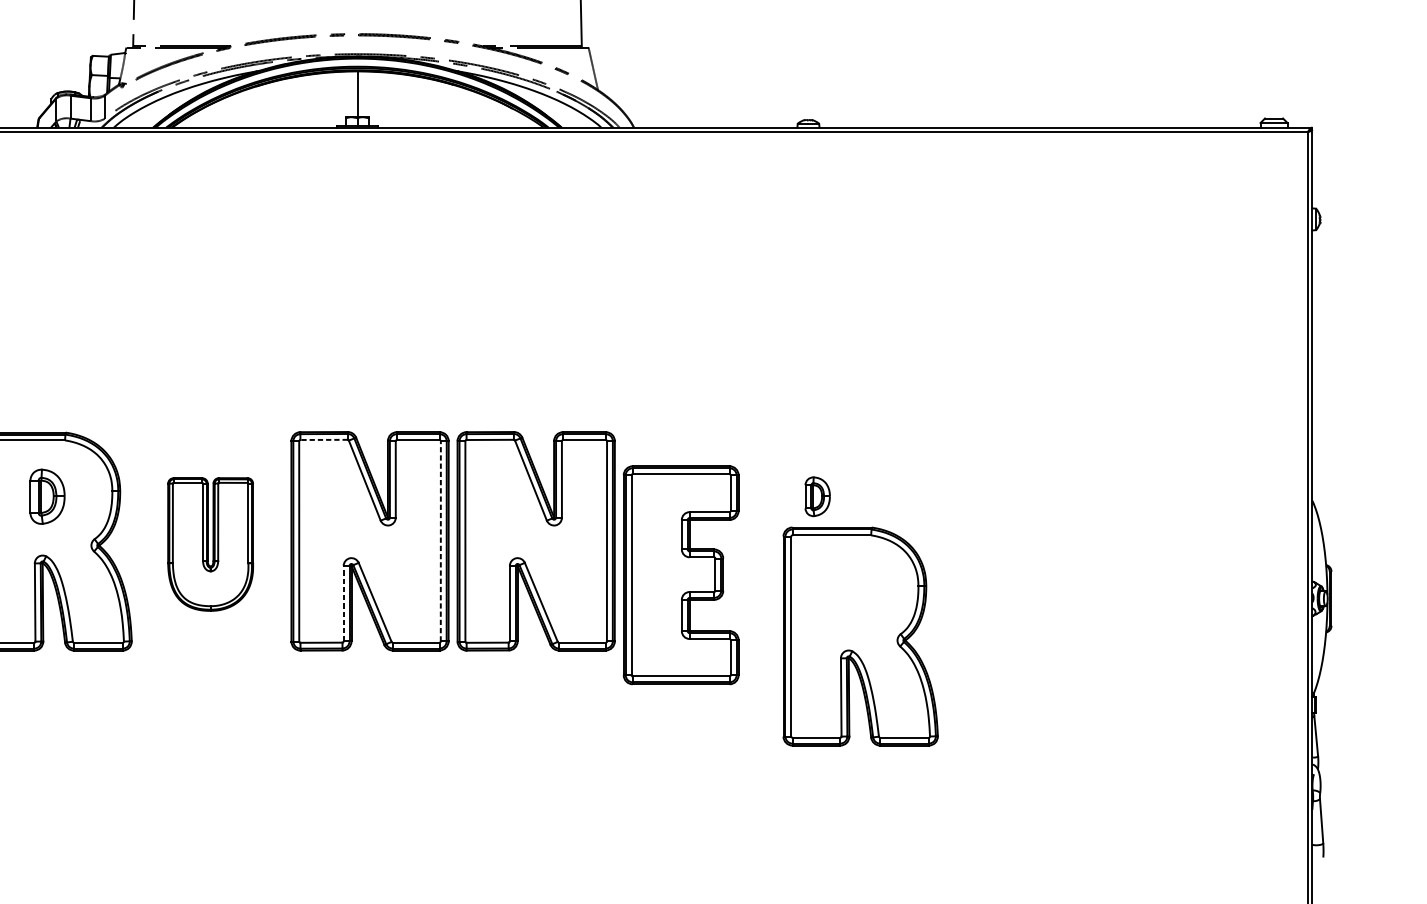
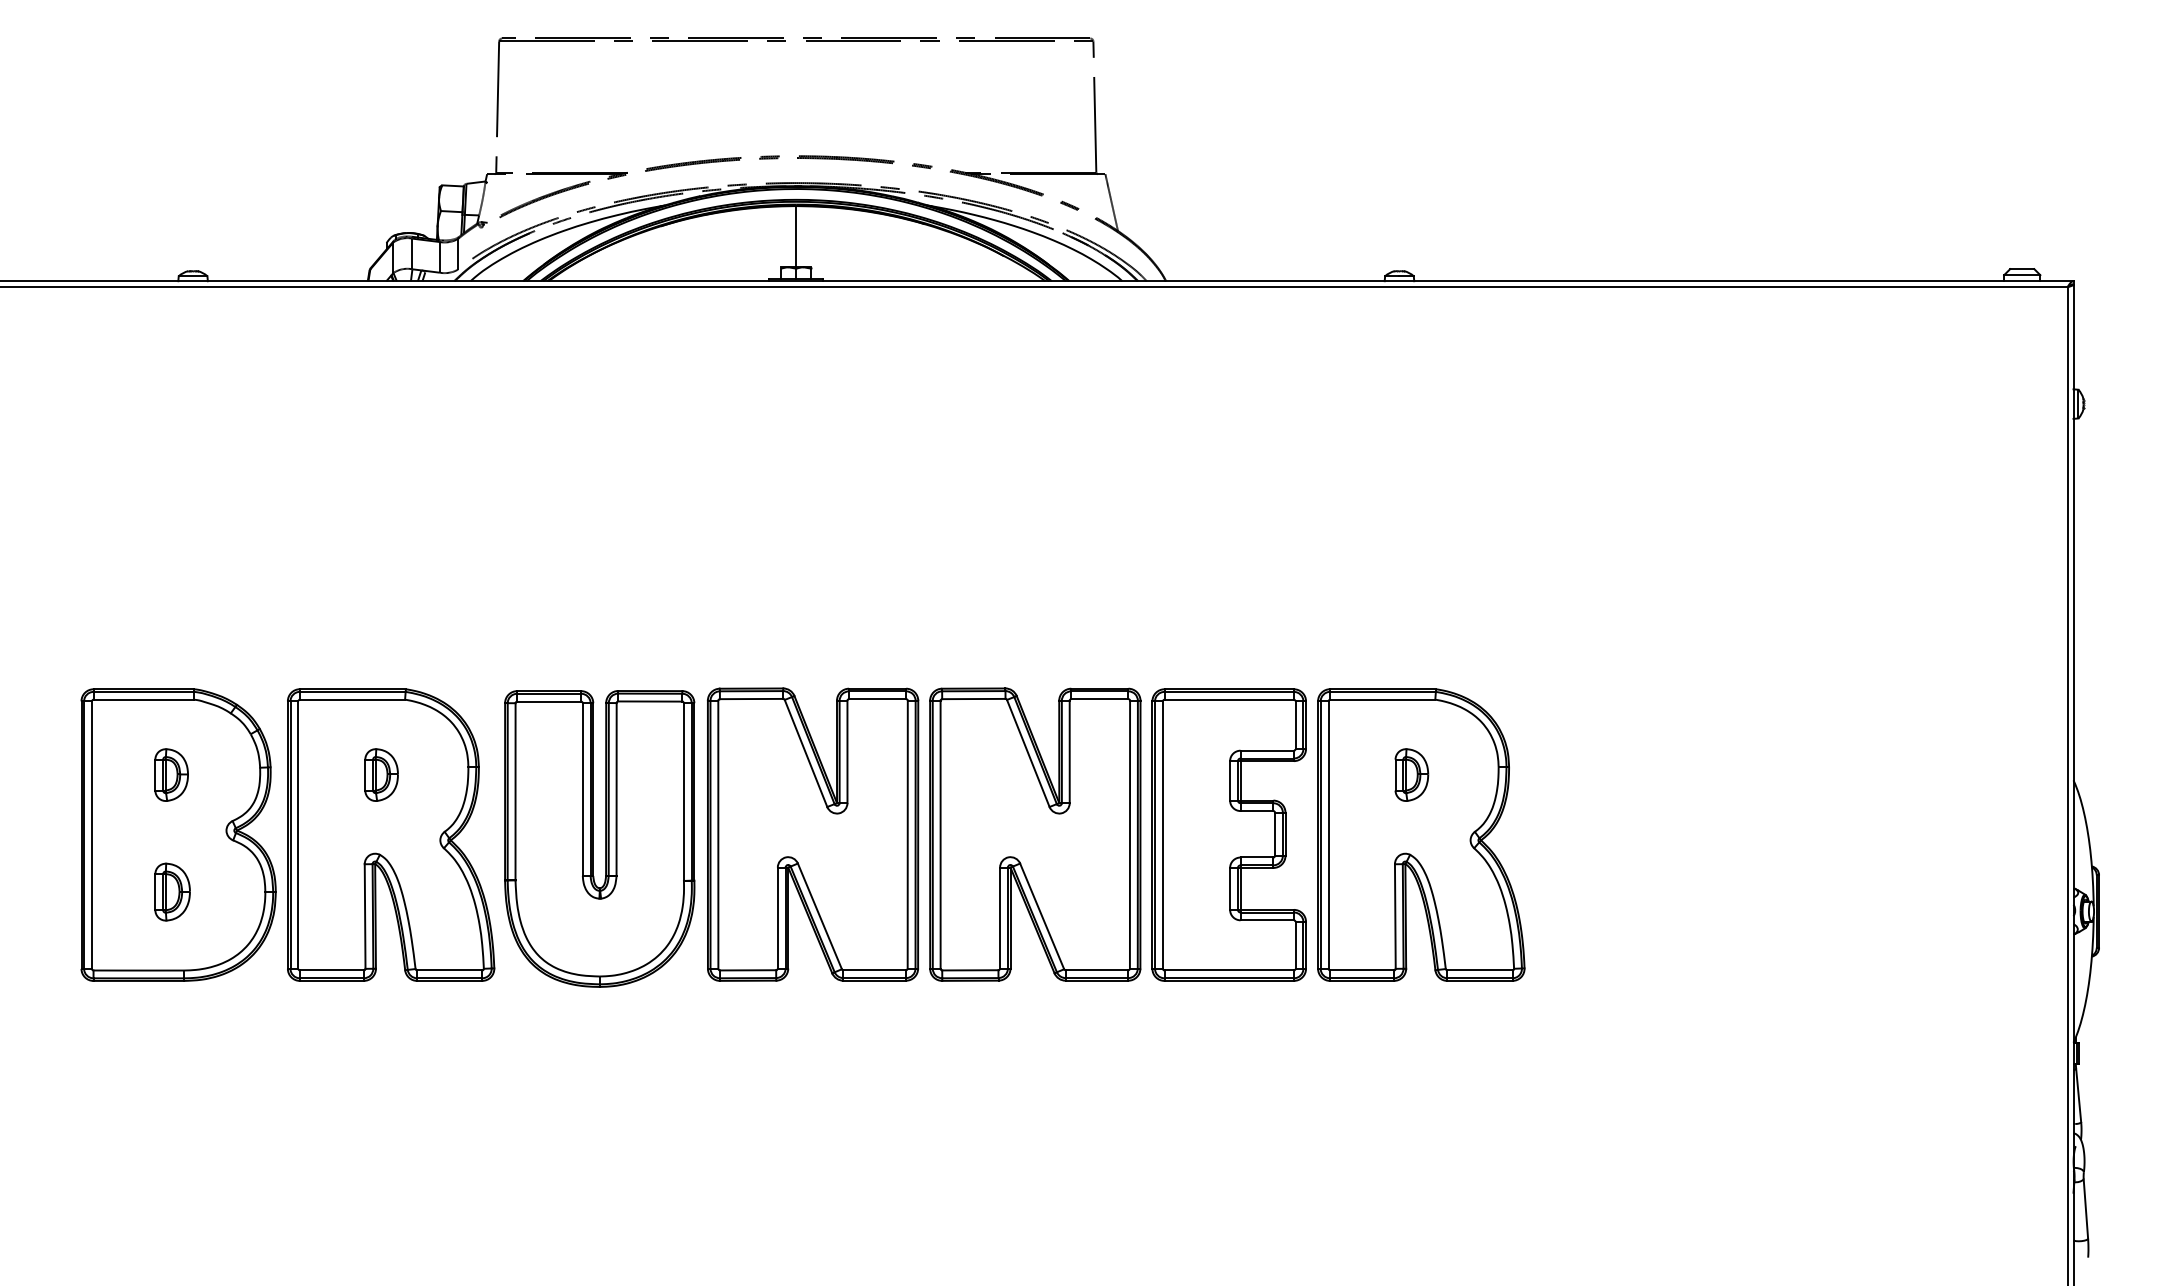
line: (324, 440) -> (751, 699), dashed -> solid
part: (47, 496) -> (381, 774), size x0.71
line: (440, 541) -> (907, 834), dashed -> solid
part: (210, 544) -> (599, 838), size x1.67
part: (680, 574) -> (1228, 834), moved
line: (343, 603) -> (777, 918), dashed -> solid
part: (860, 636) -> (1421, 834), moved

